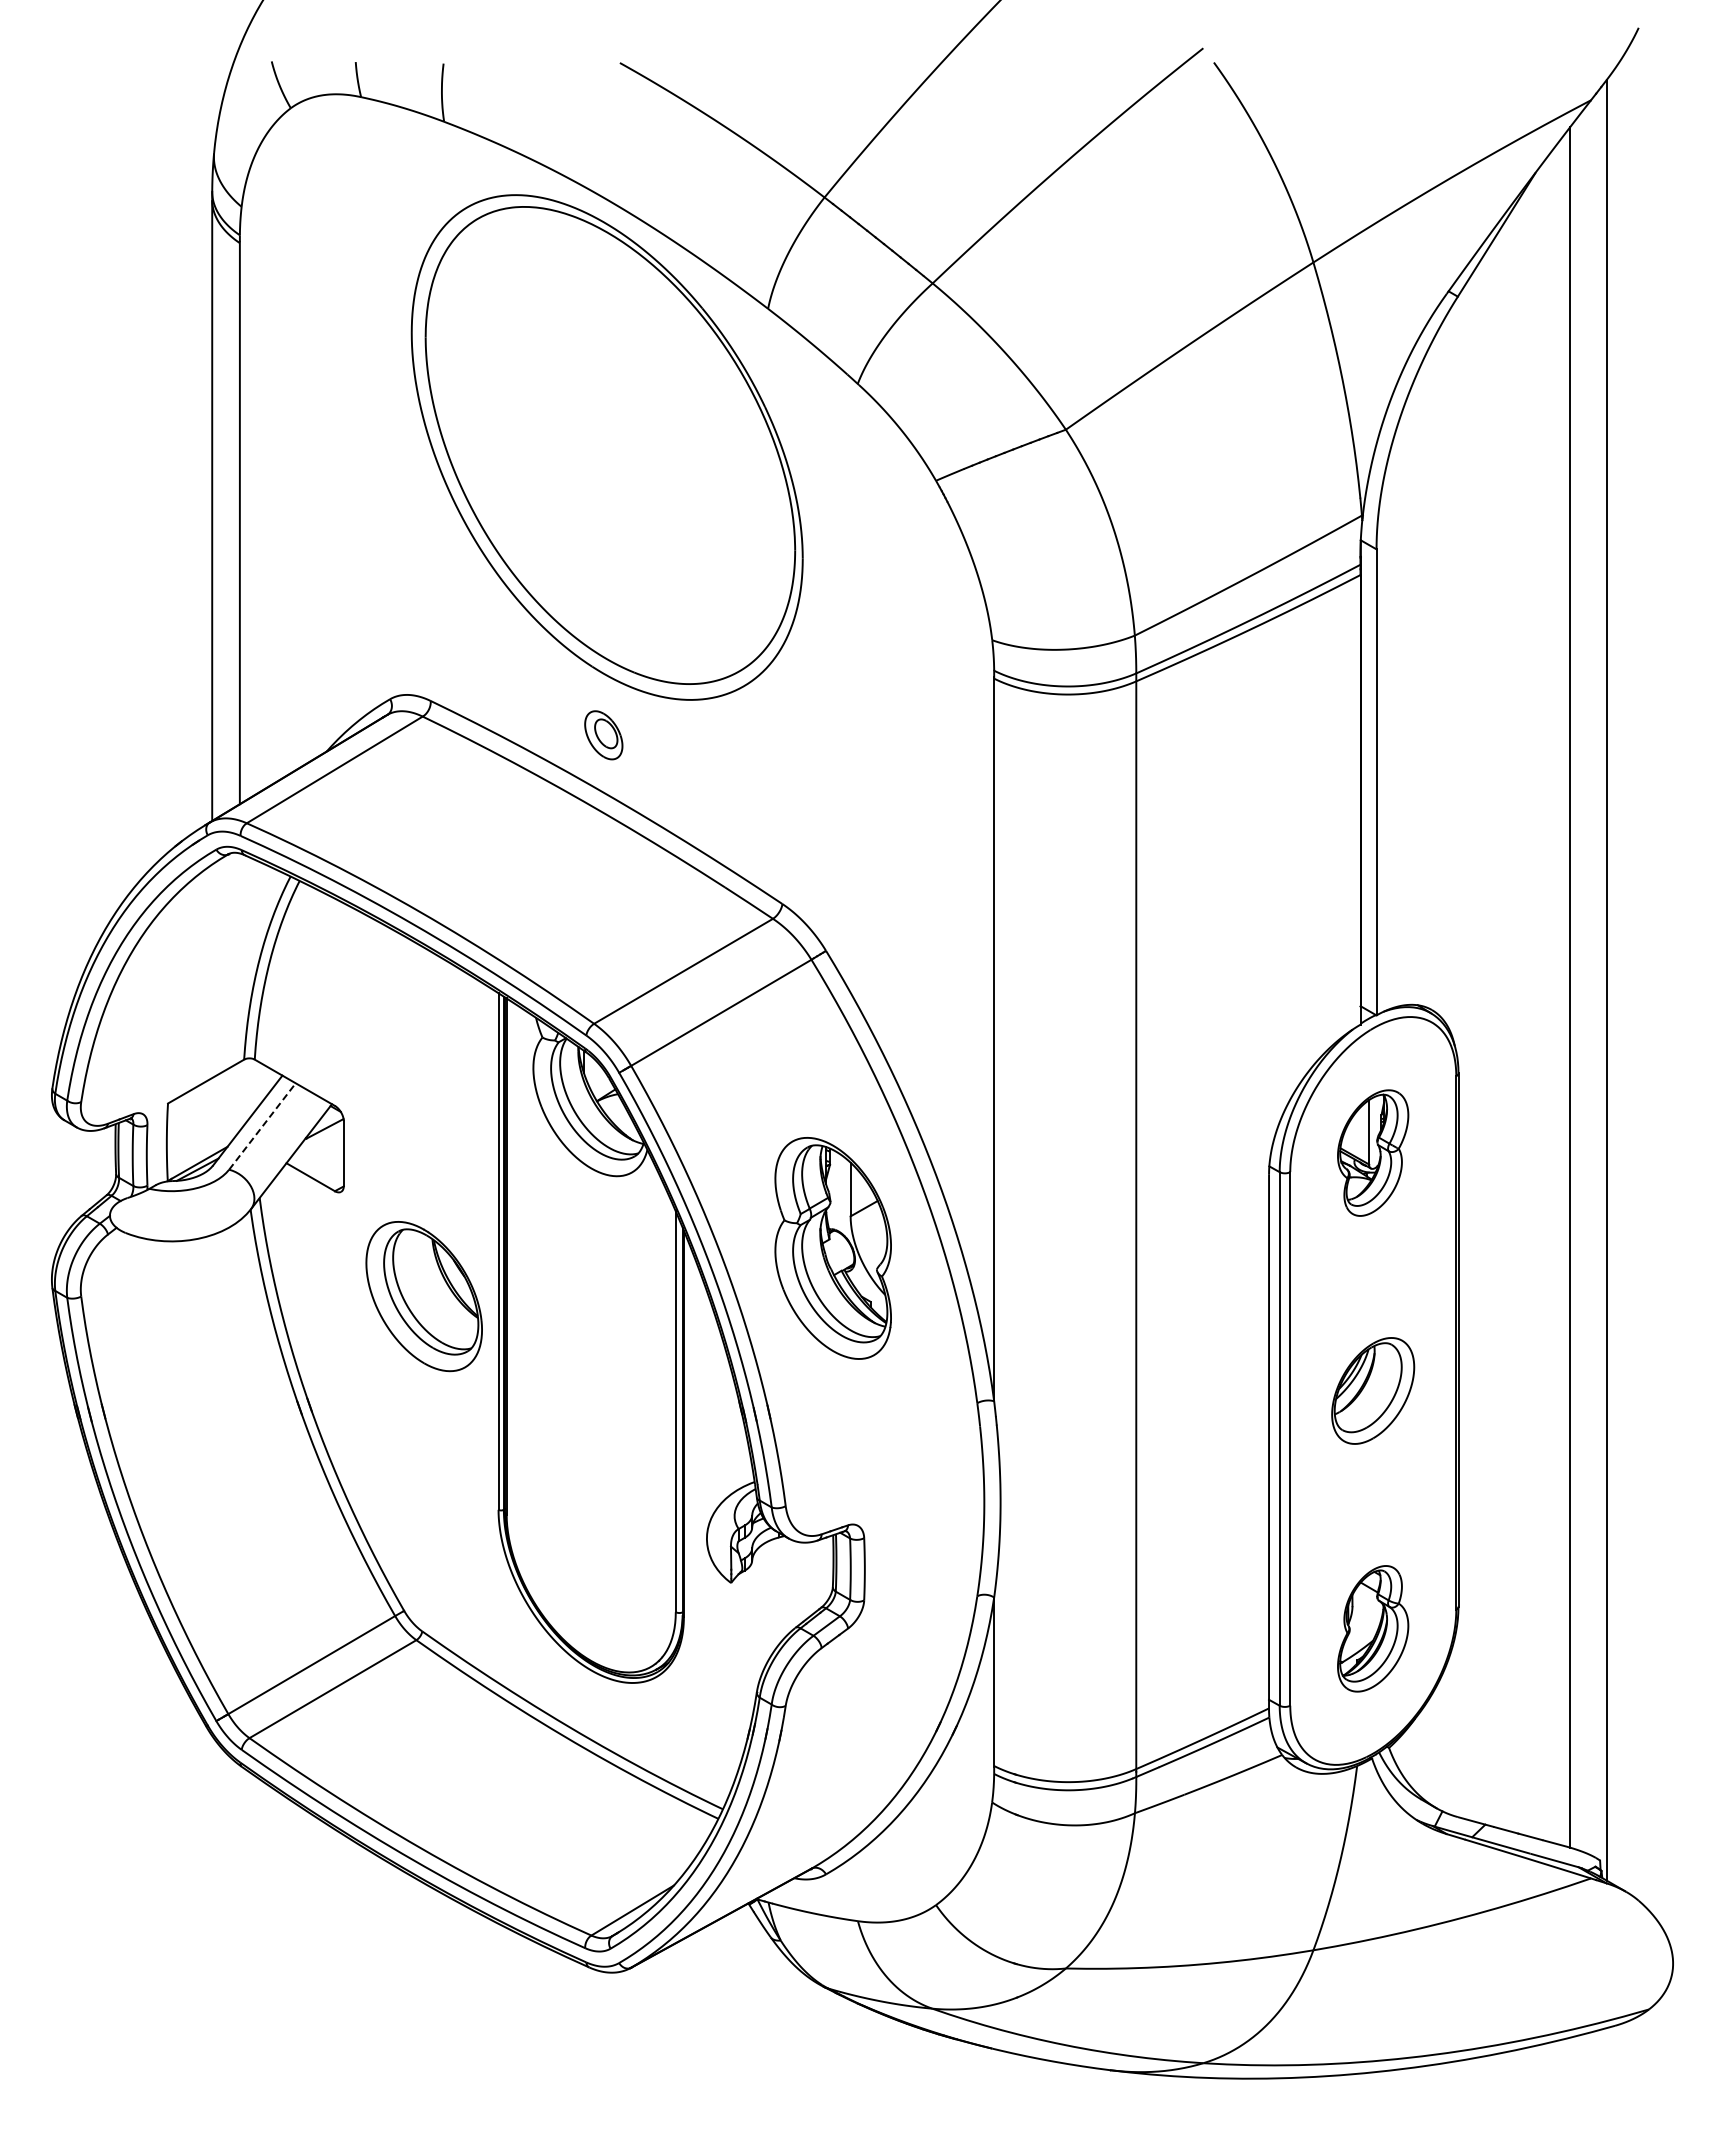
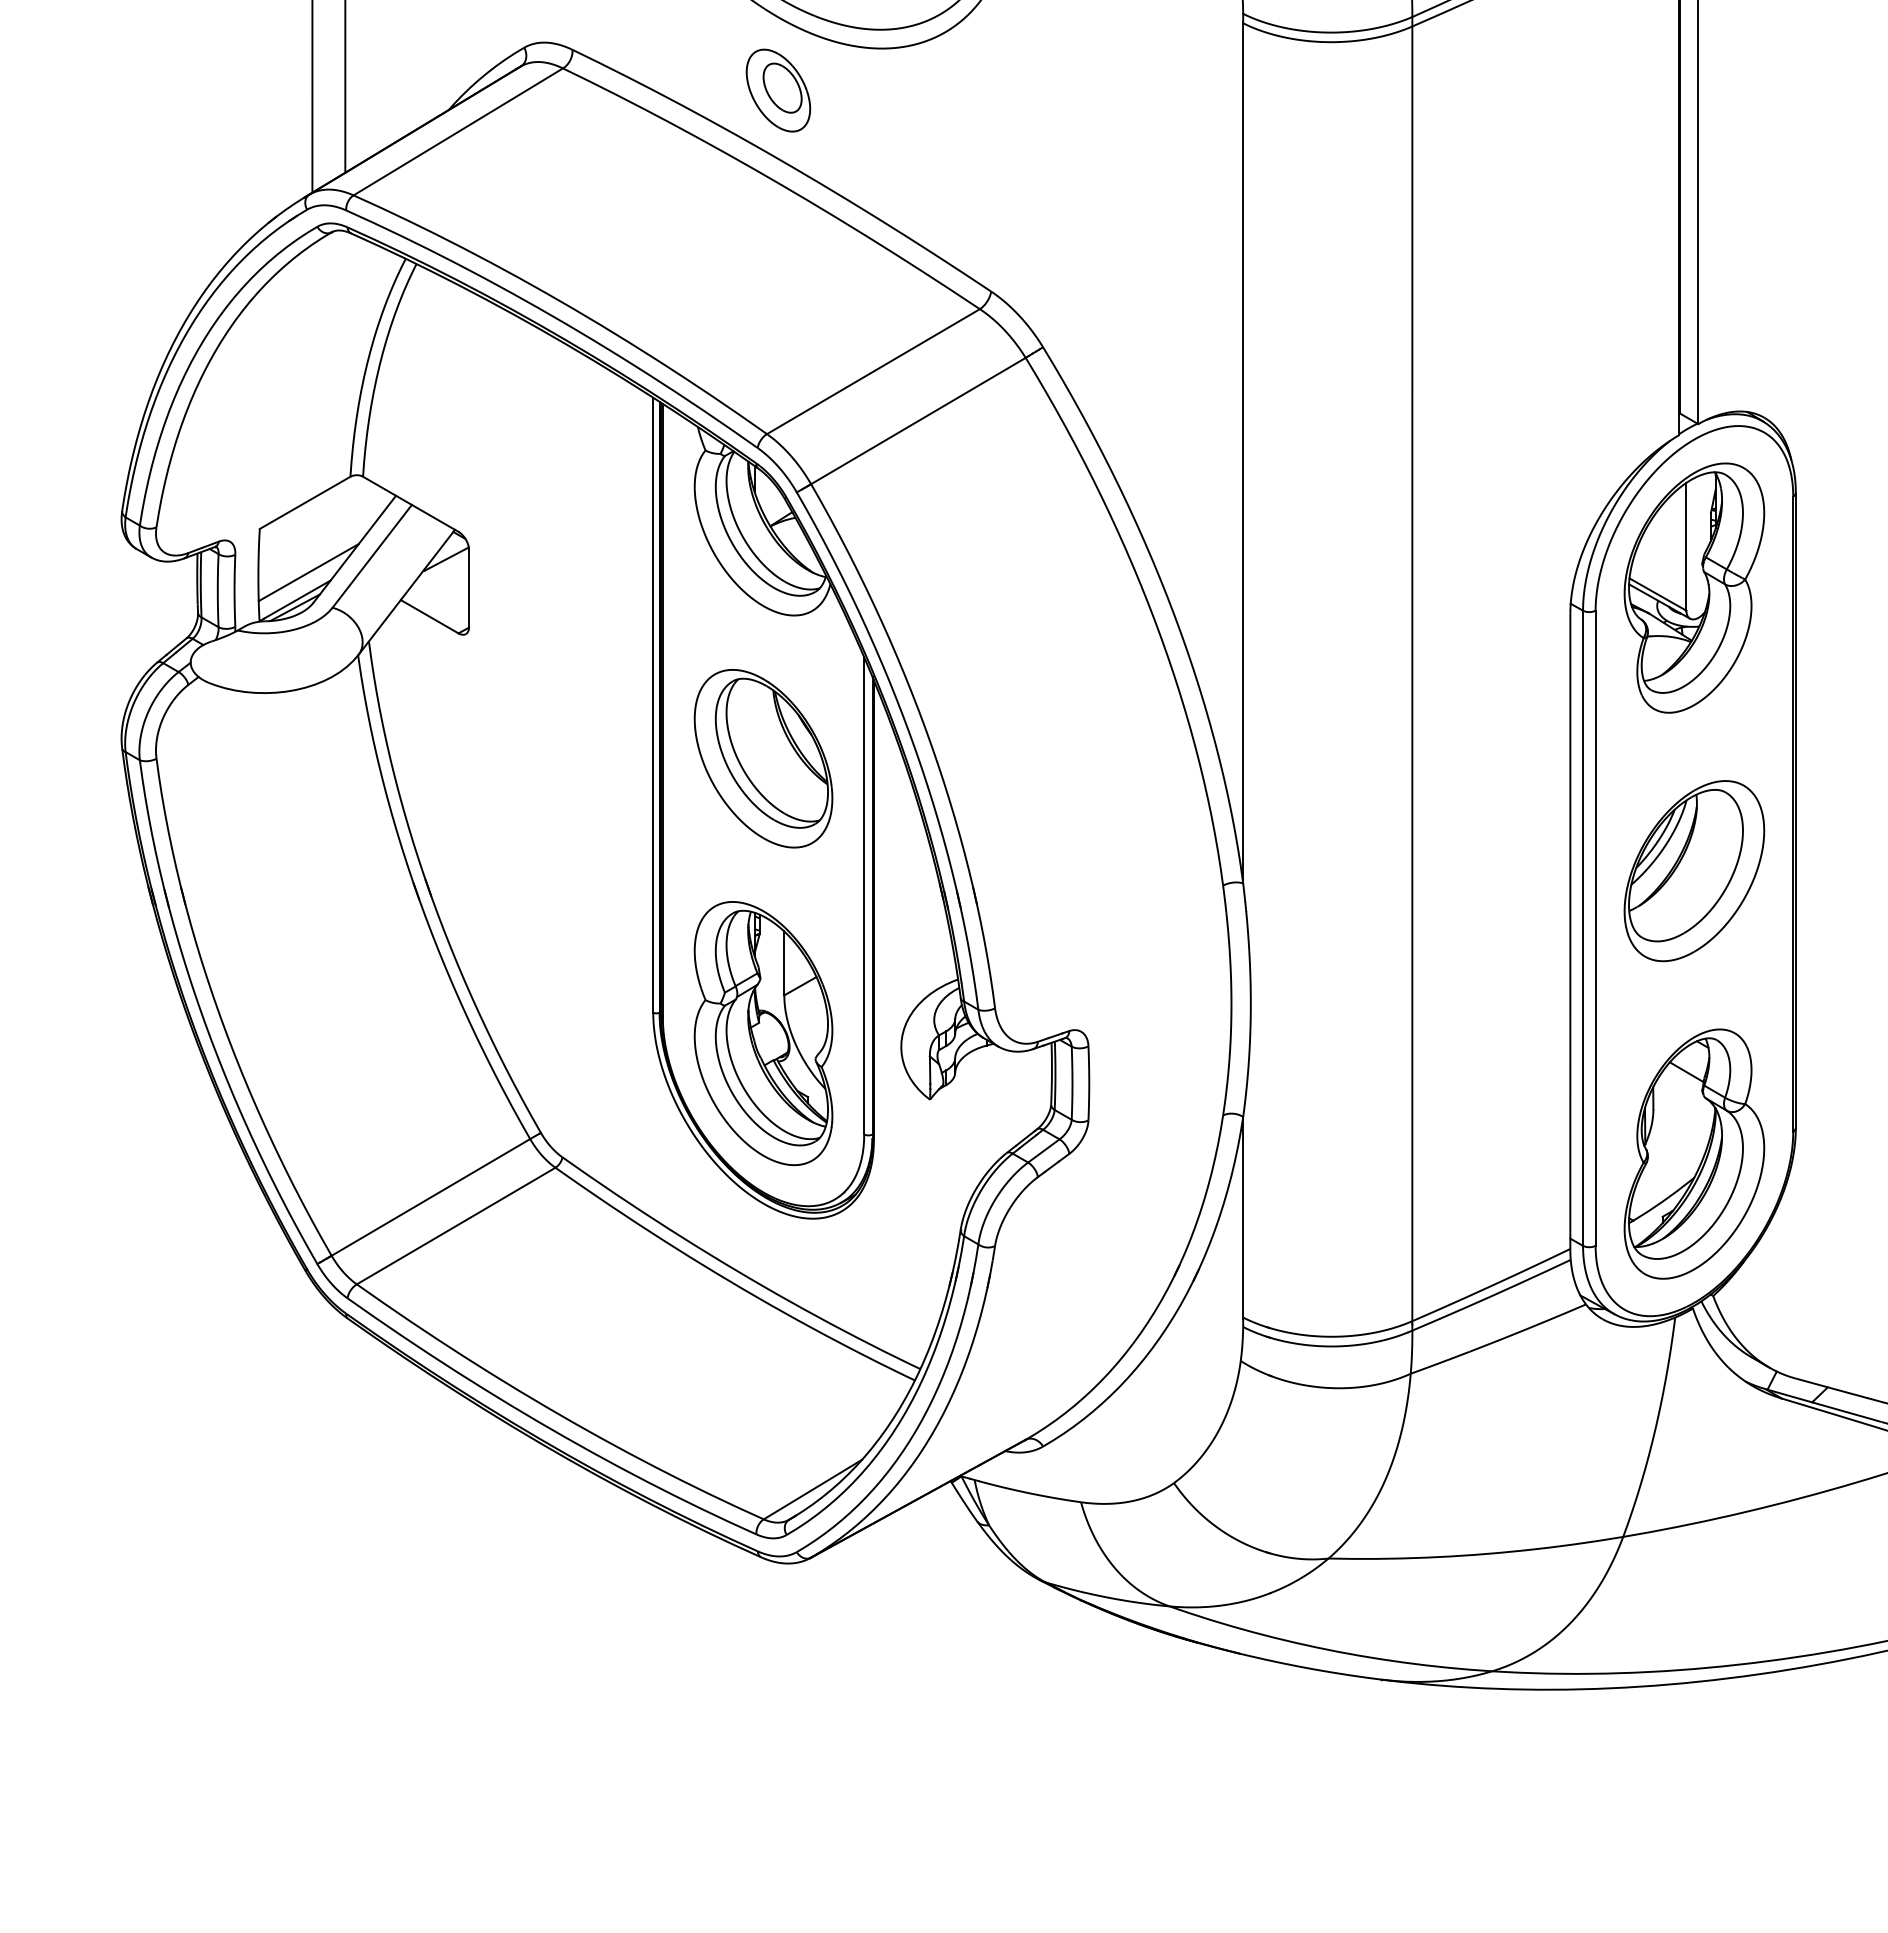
part: (603, 735) -> (778, 90), size x1.43
line: (262, 1126) -> (372, 556), dashed -> solid
line: (209, 1140) -> (309, 572), added
part: (1372, 1152) -> (1693, 587), size x1.67
part: (832, 1248) -> (762, 1033), moved
part: (423, 1296) -> (762, 758), moved
part: (1372, 1390) -> (1693, 870), size x1.43
part: (1372, 1628) -> (1693, 1153), size x1.67

